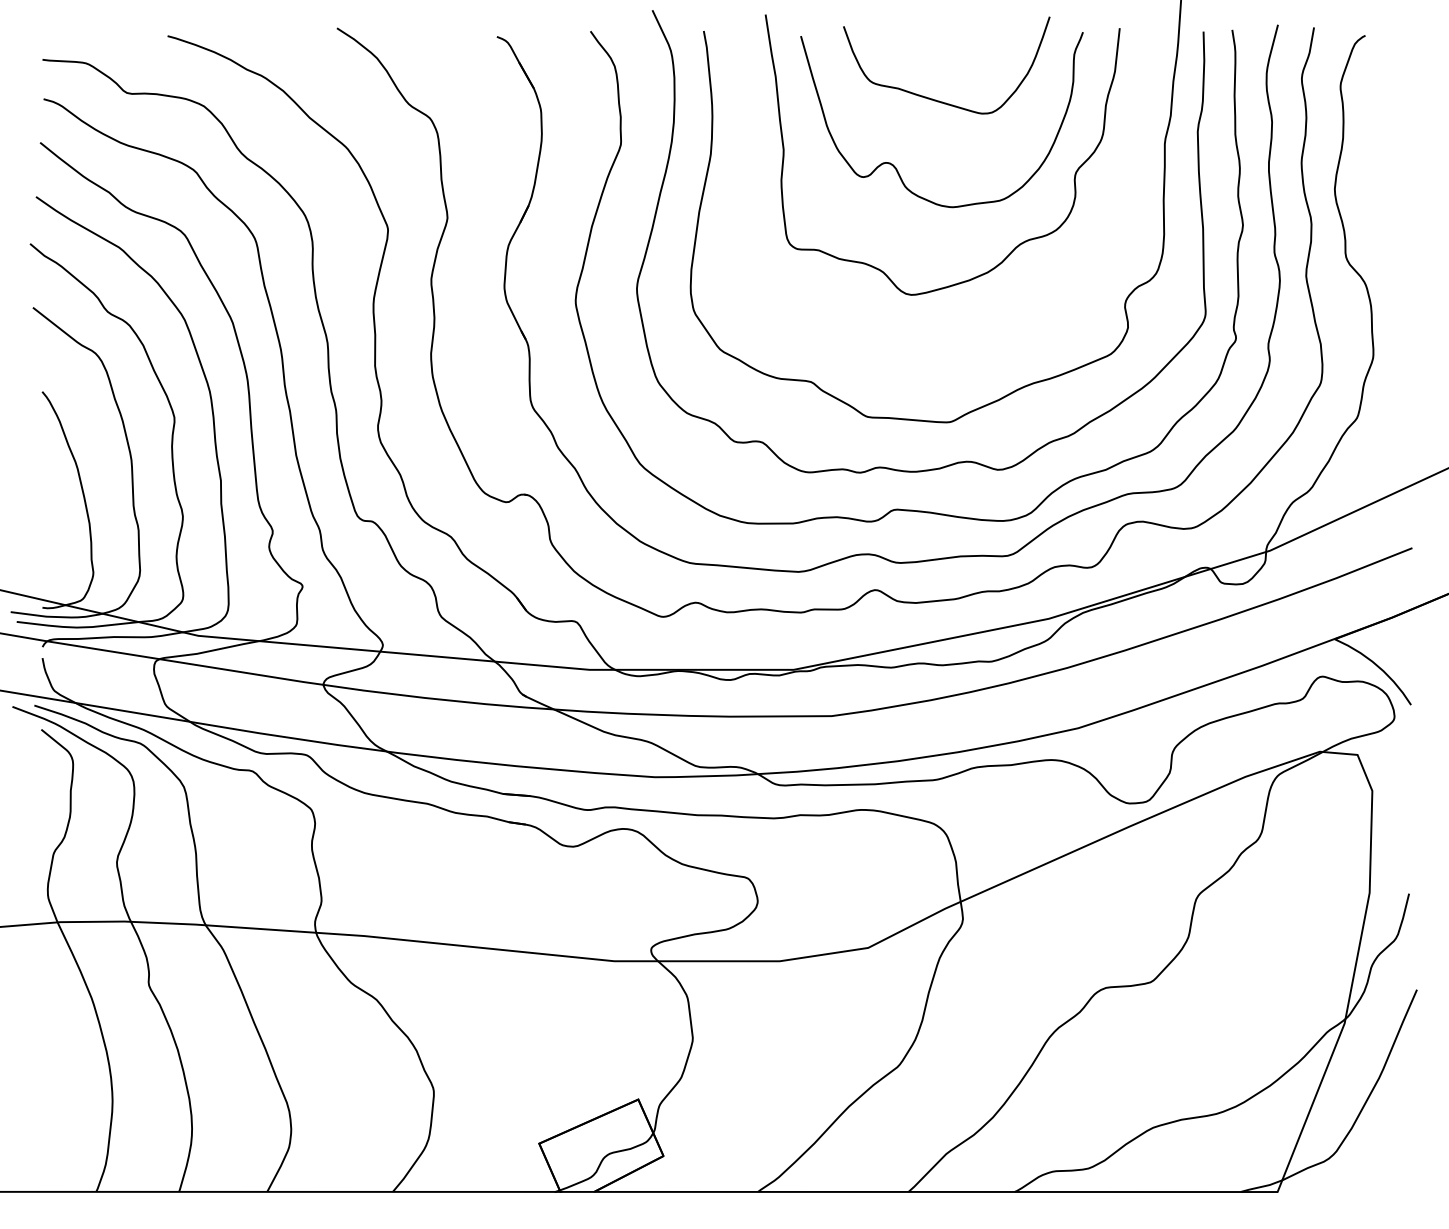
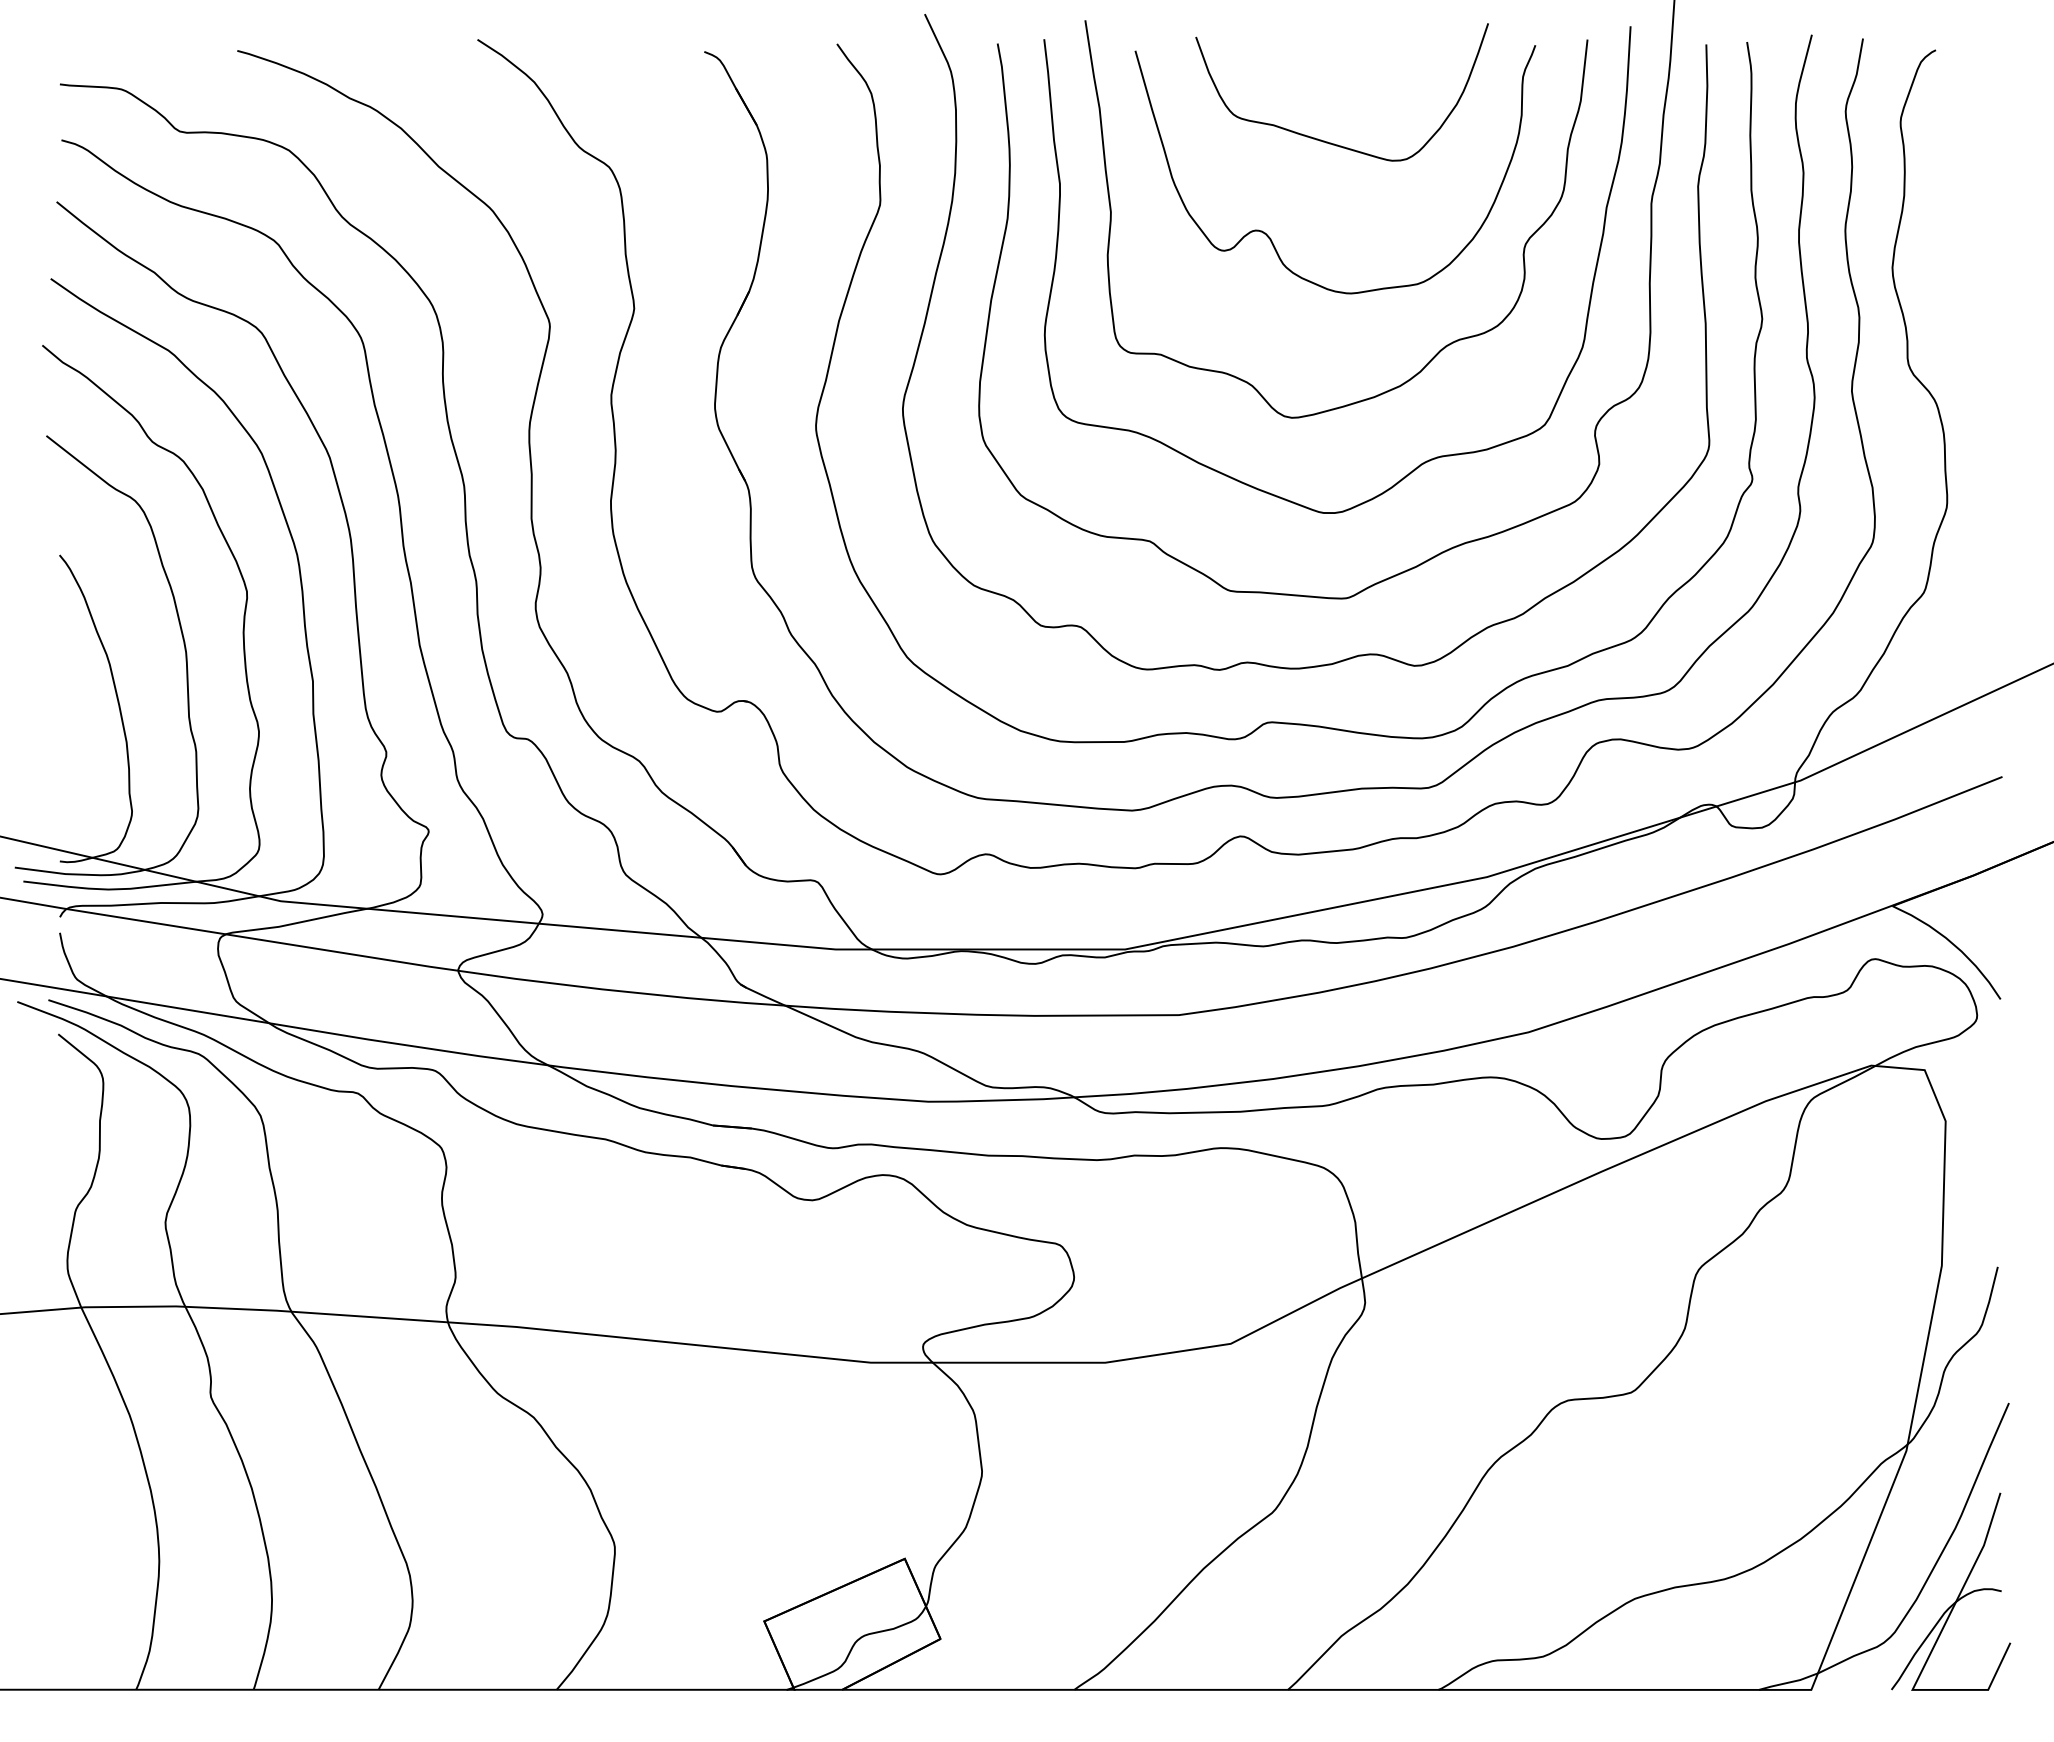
curve: (1006, 325) -> (1426, 460), added
part: (1381, 1124) -> (1958, 1594), added

